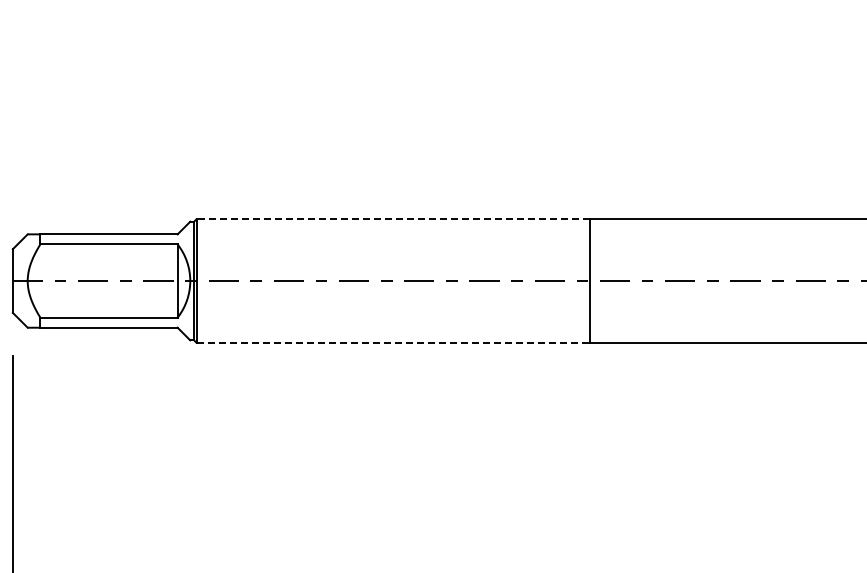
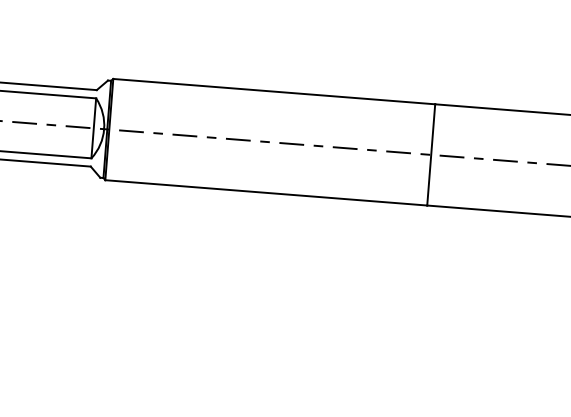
line: (392, 219) -> (273, 91), dashed -> solid
line: (393, 342) -> (266, 192), dashed -> solid

